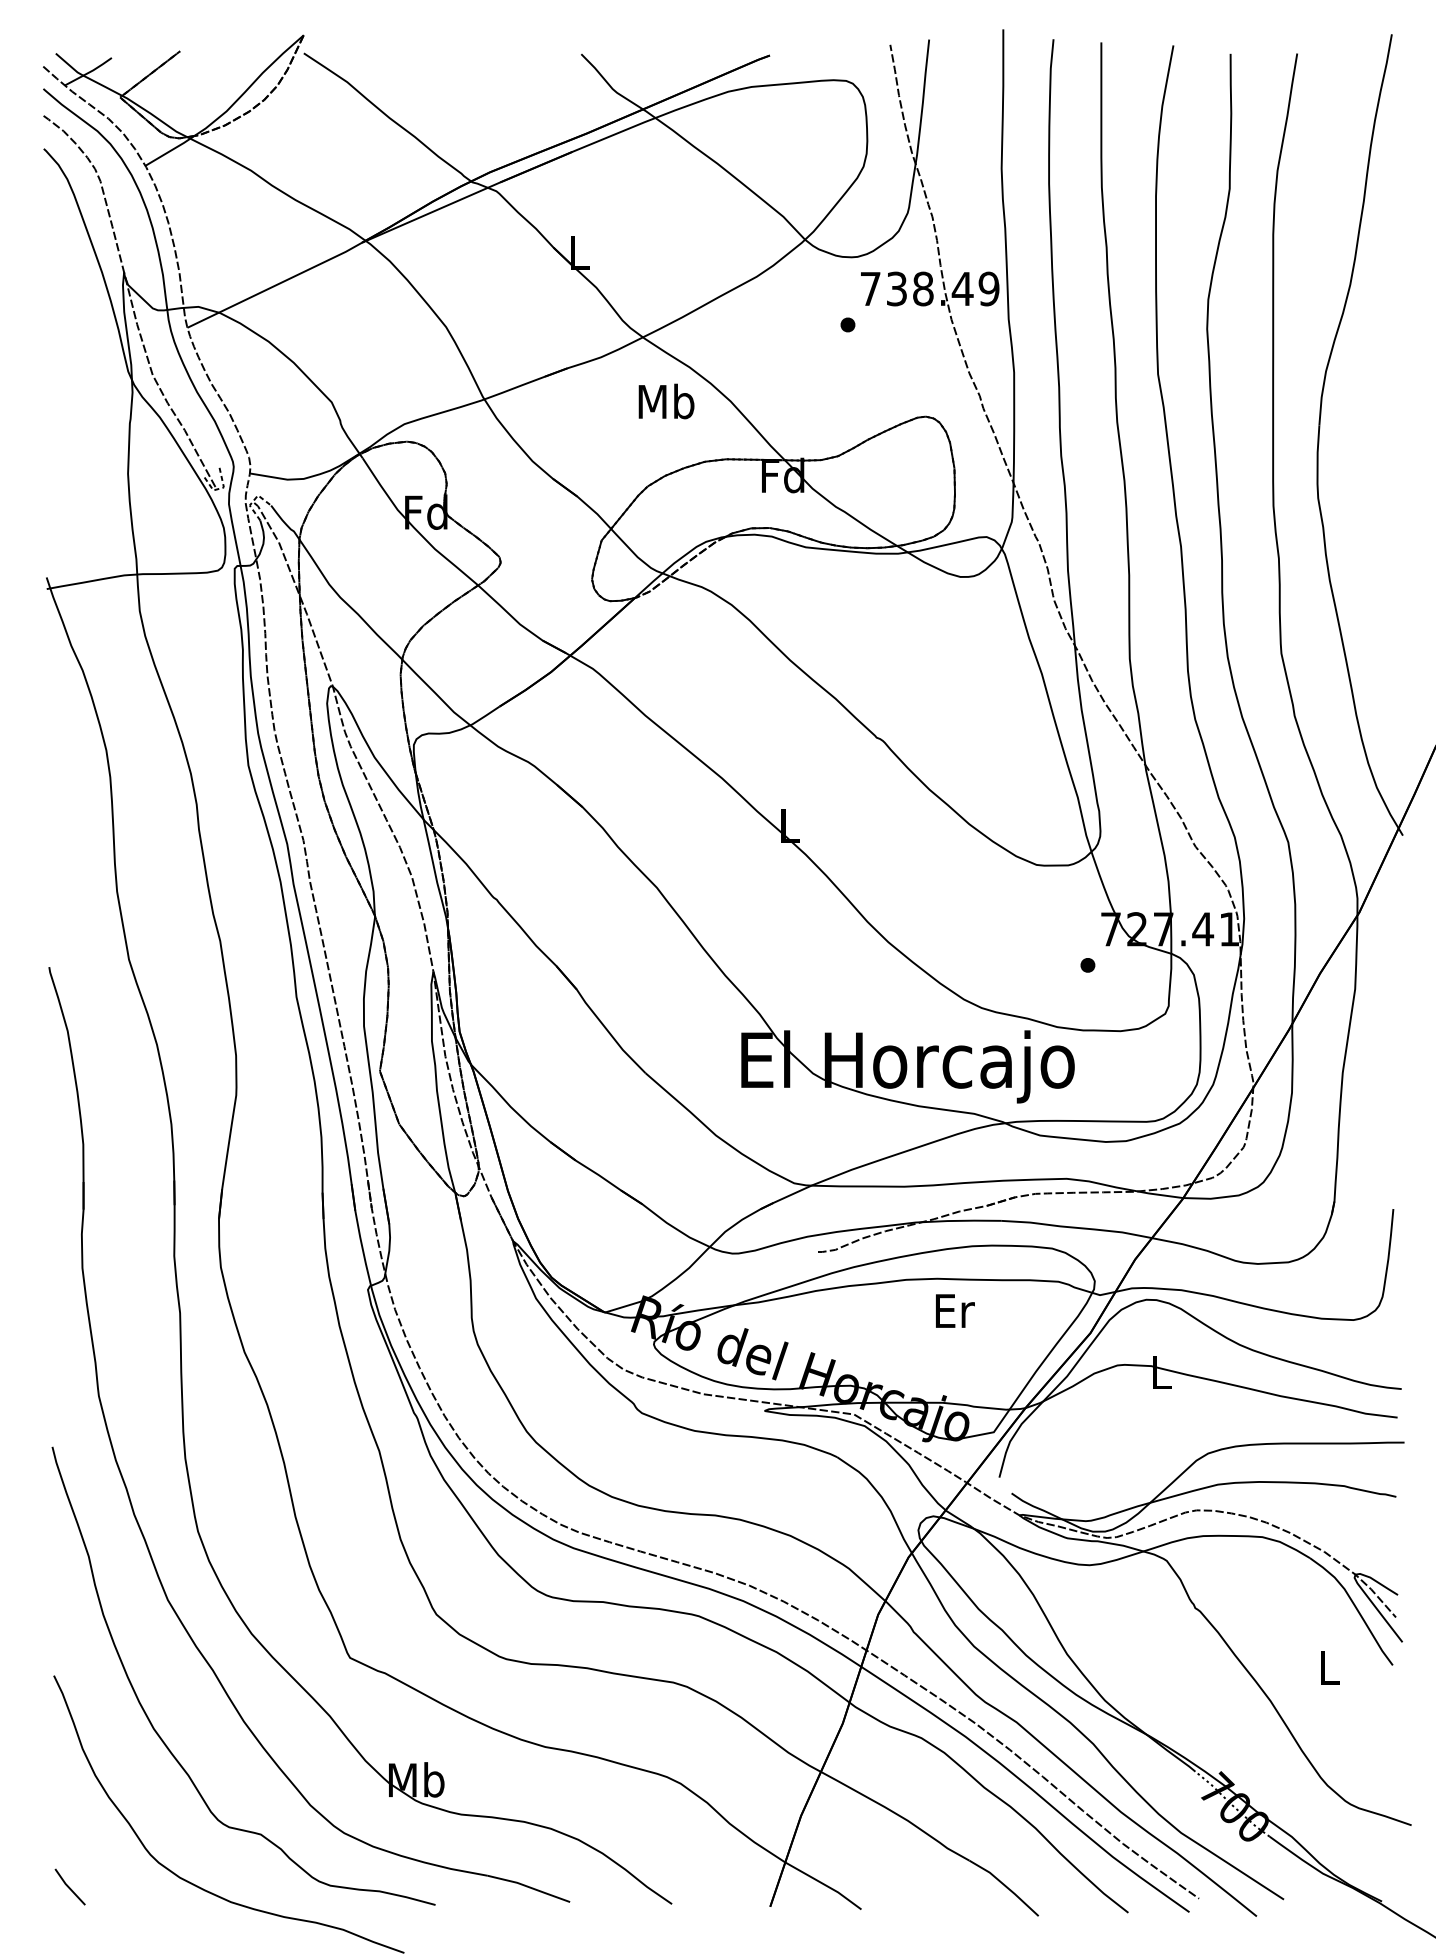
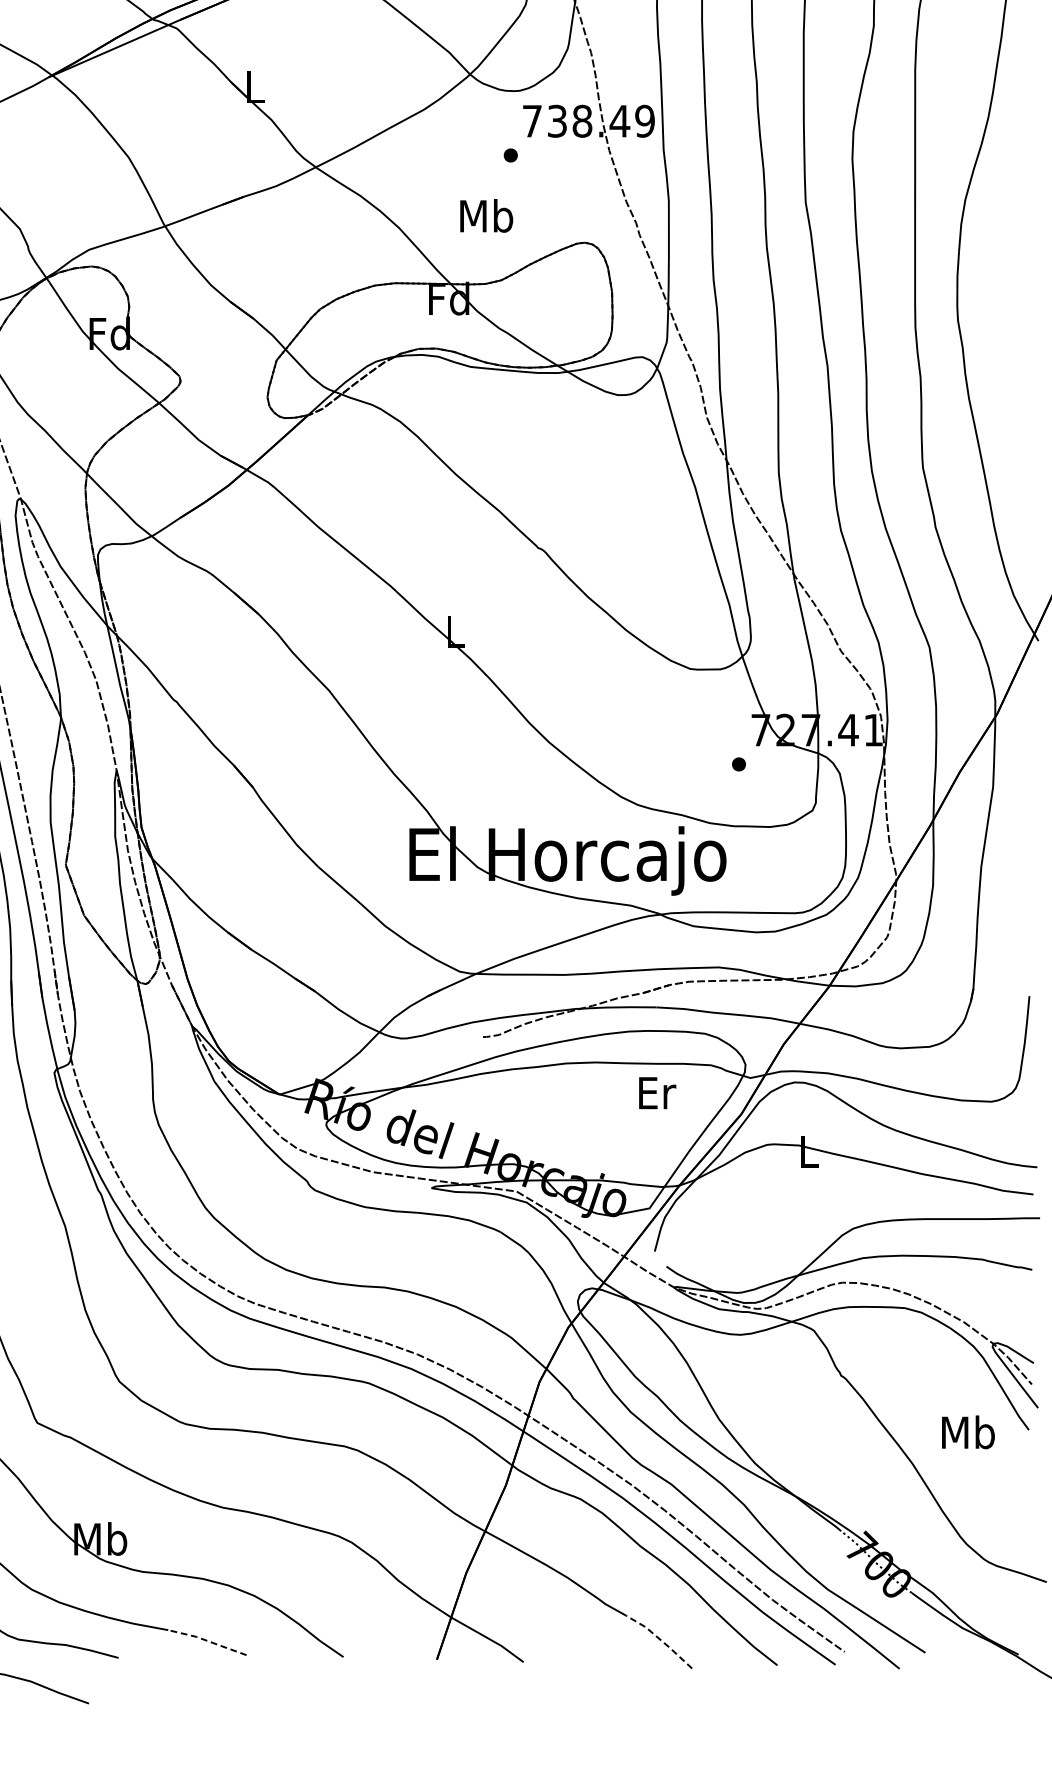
text: (666, 401) -> (486, 215), moved
text: (955, 1310) -> (657, 1092), moved
text: (1329, 1667) -> (968, 1432), L -> Mb
line: (1005, 1886) -> (660, 1640), solid -> dashed
line: (529, 1887) -> (207, 1641), solid -> dashed

